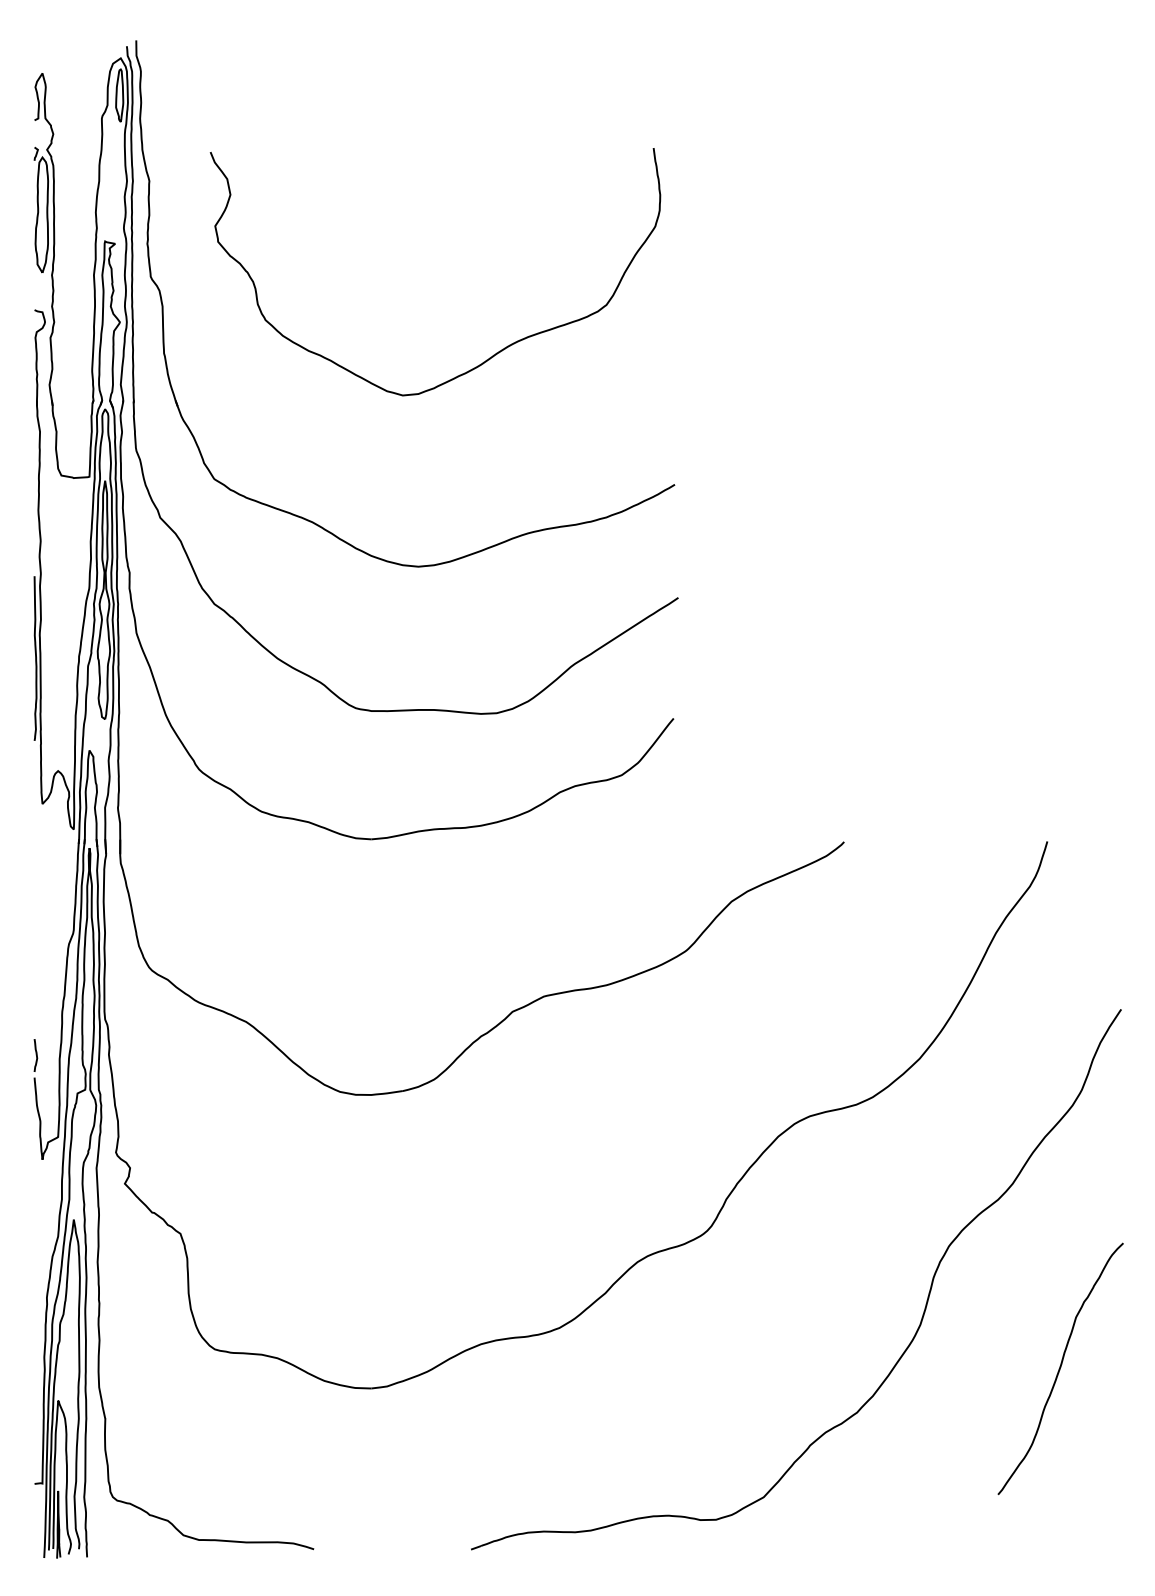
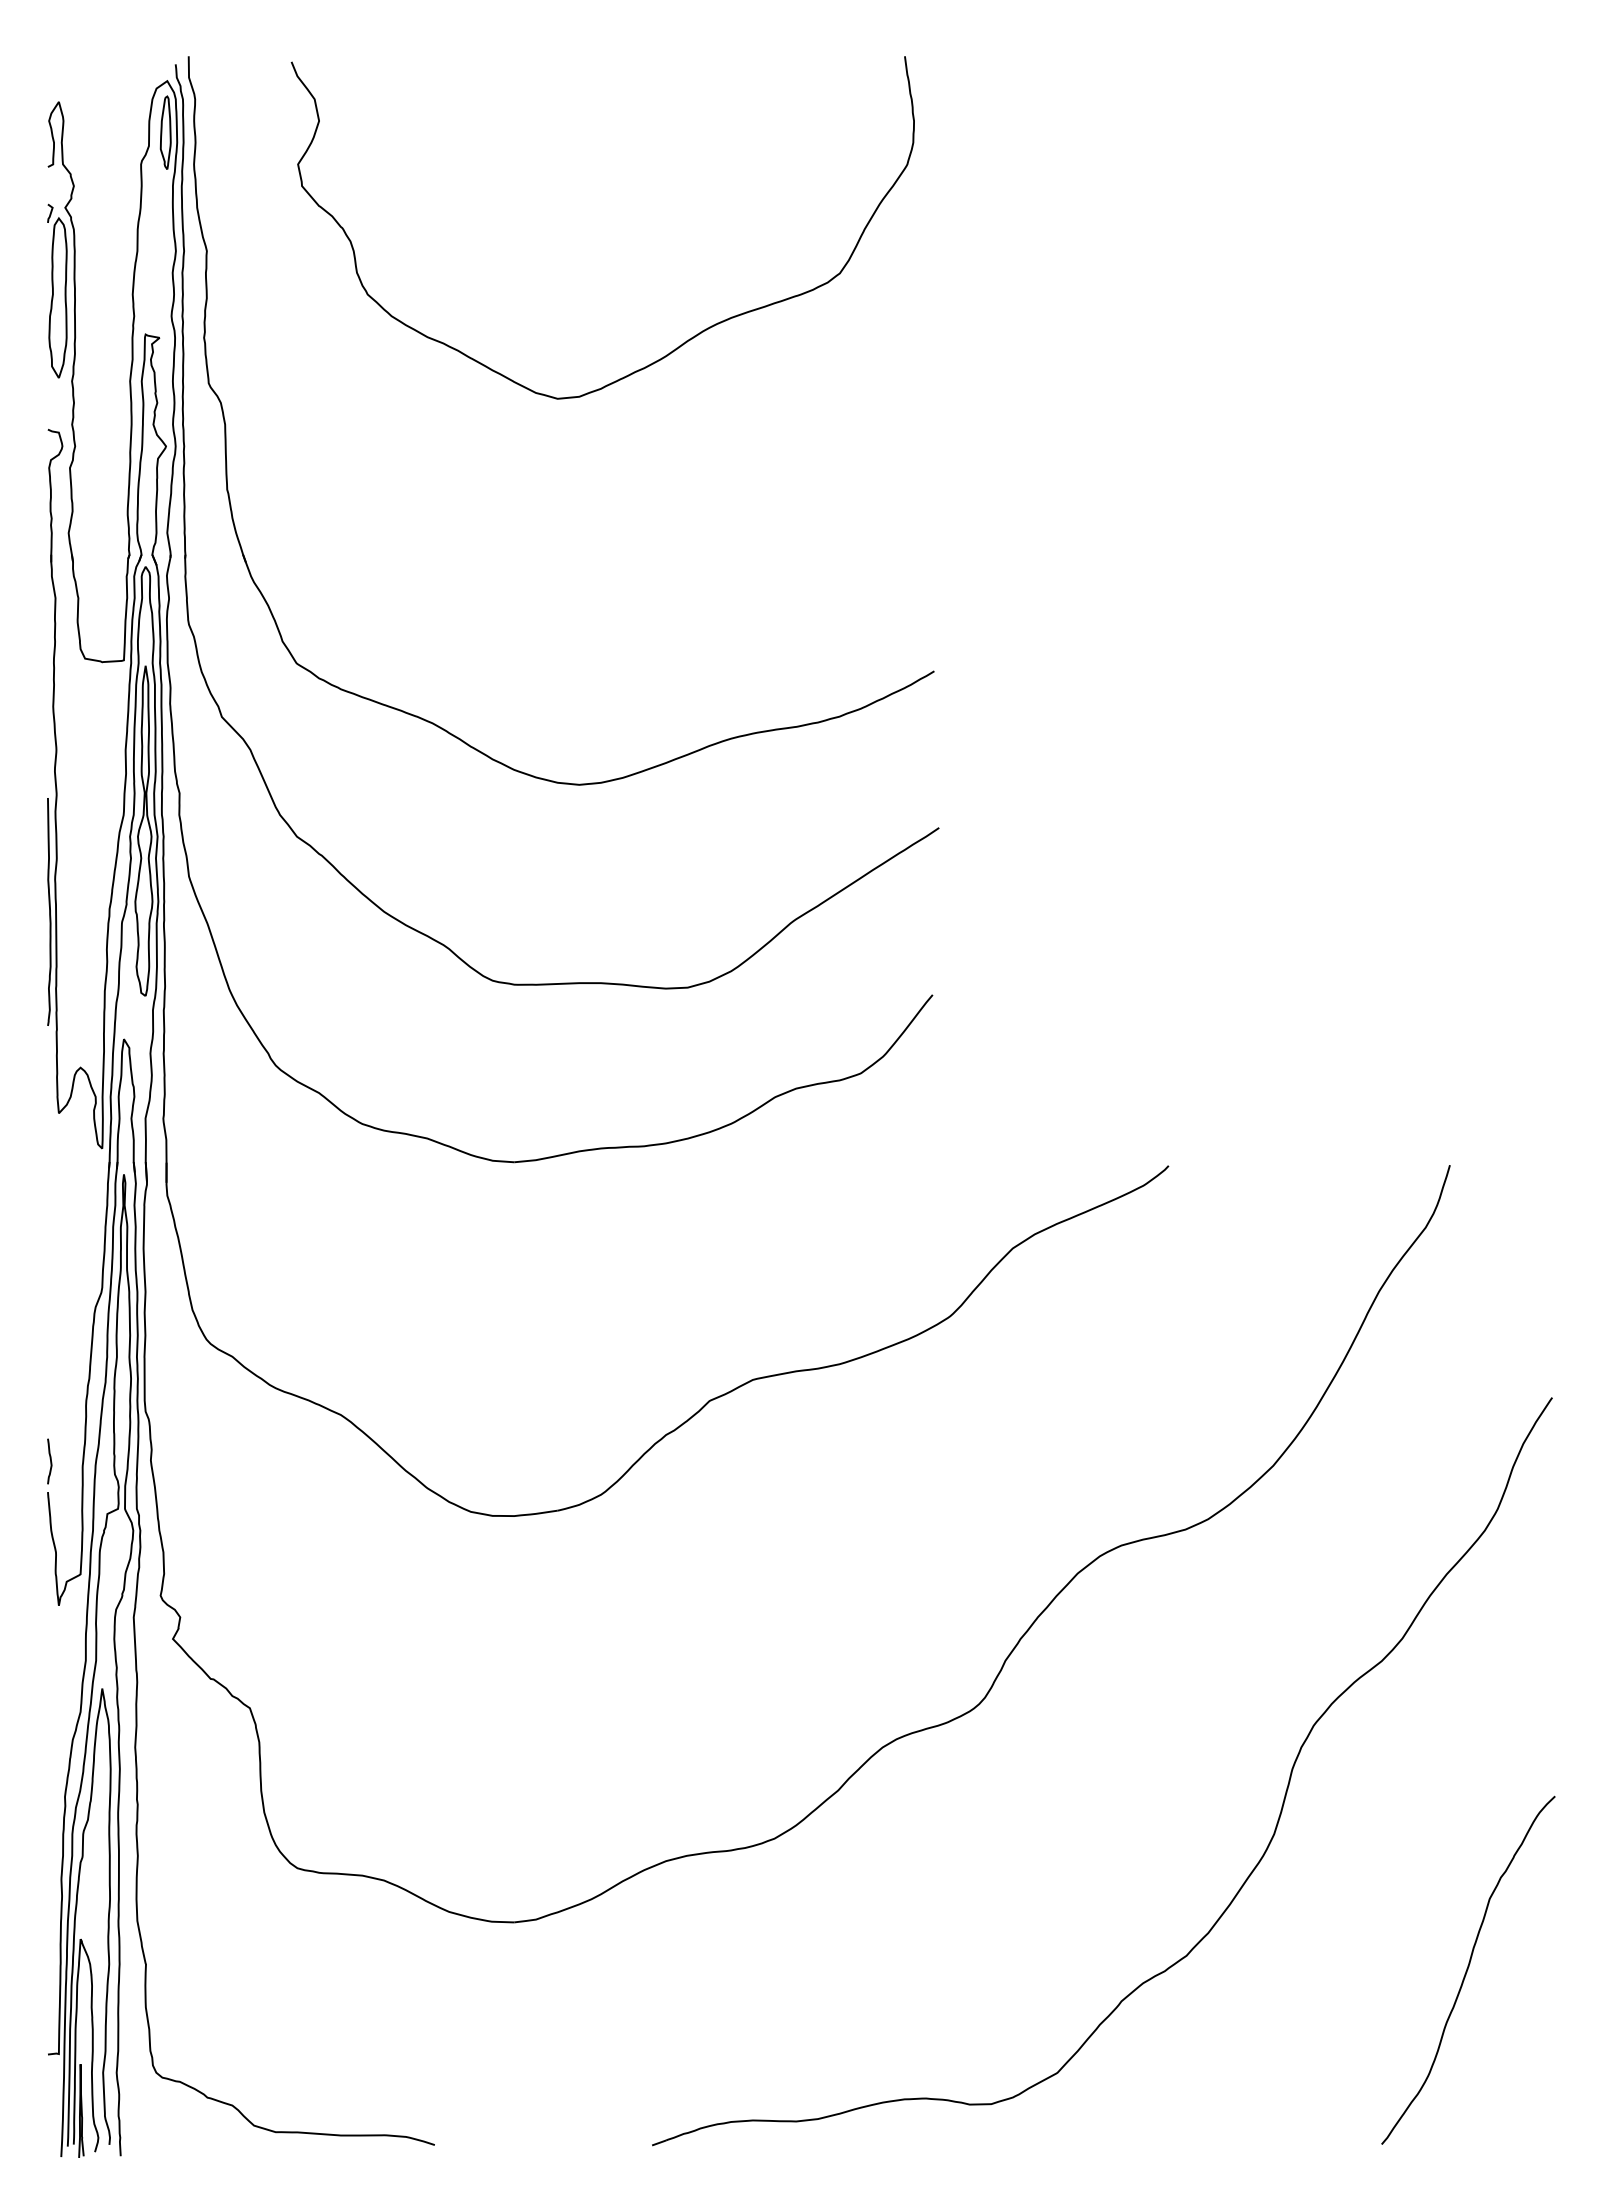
curve: (493, 354) -> (683, 342), moved
curve: (1060, 1368) -> (1468, 1969), moved

